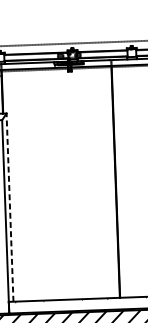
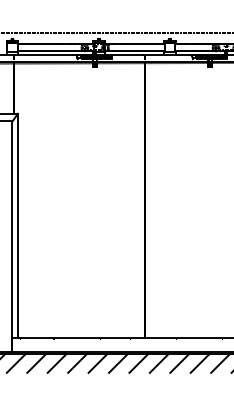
line: (9, 207) -> (17, 225), dashed -> solid

